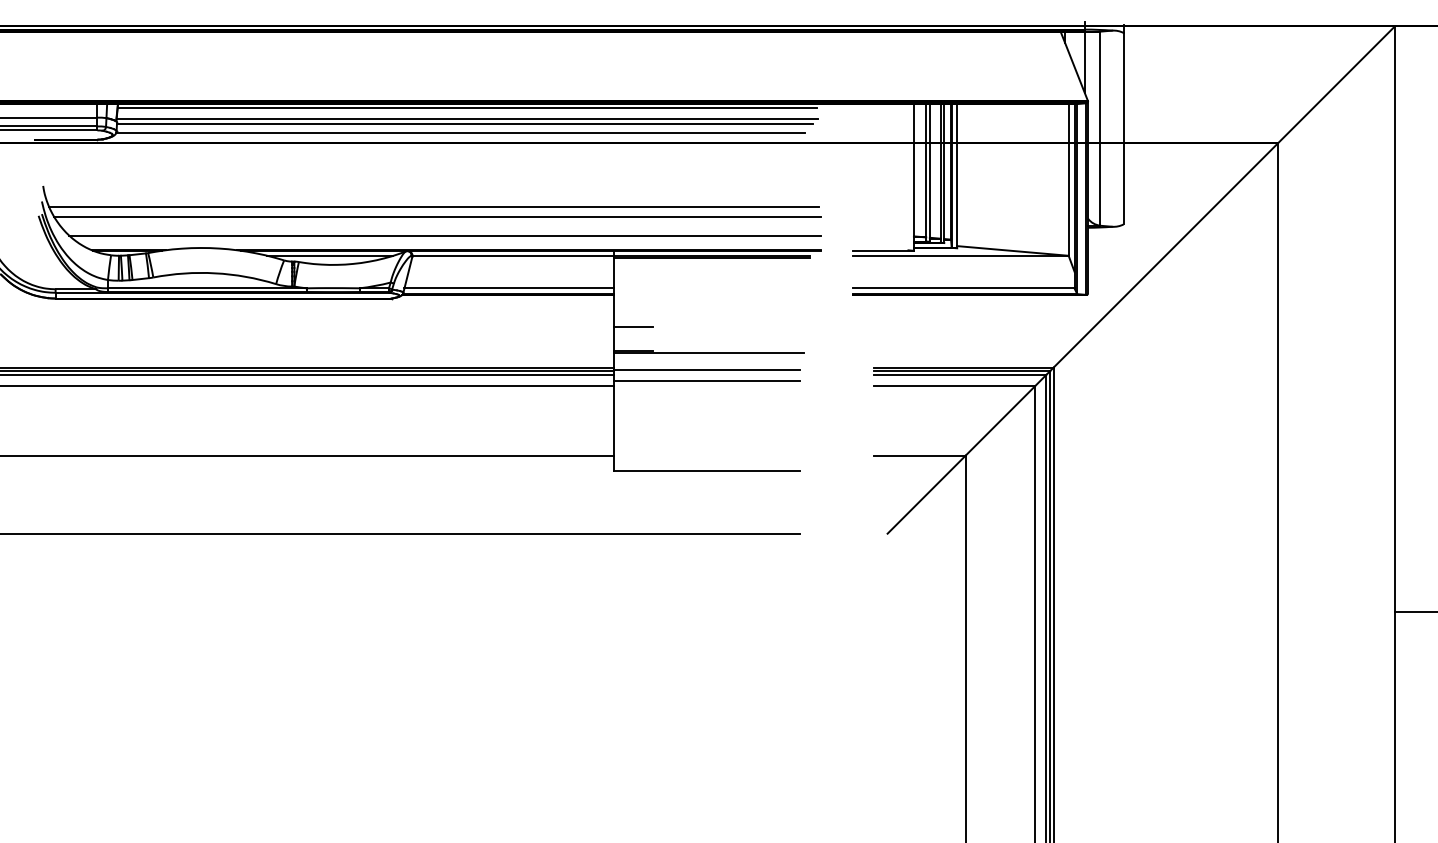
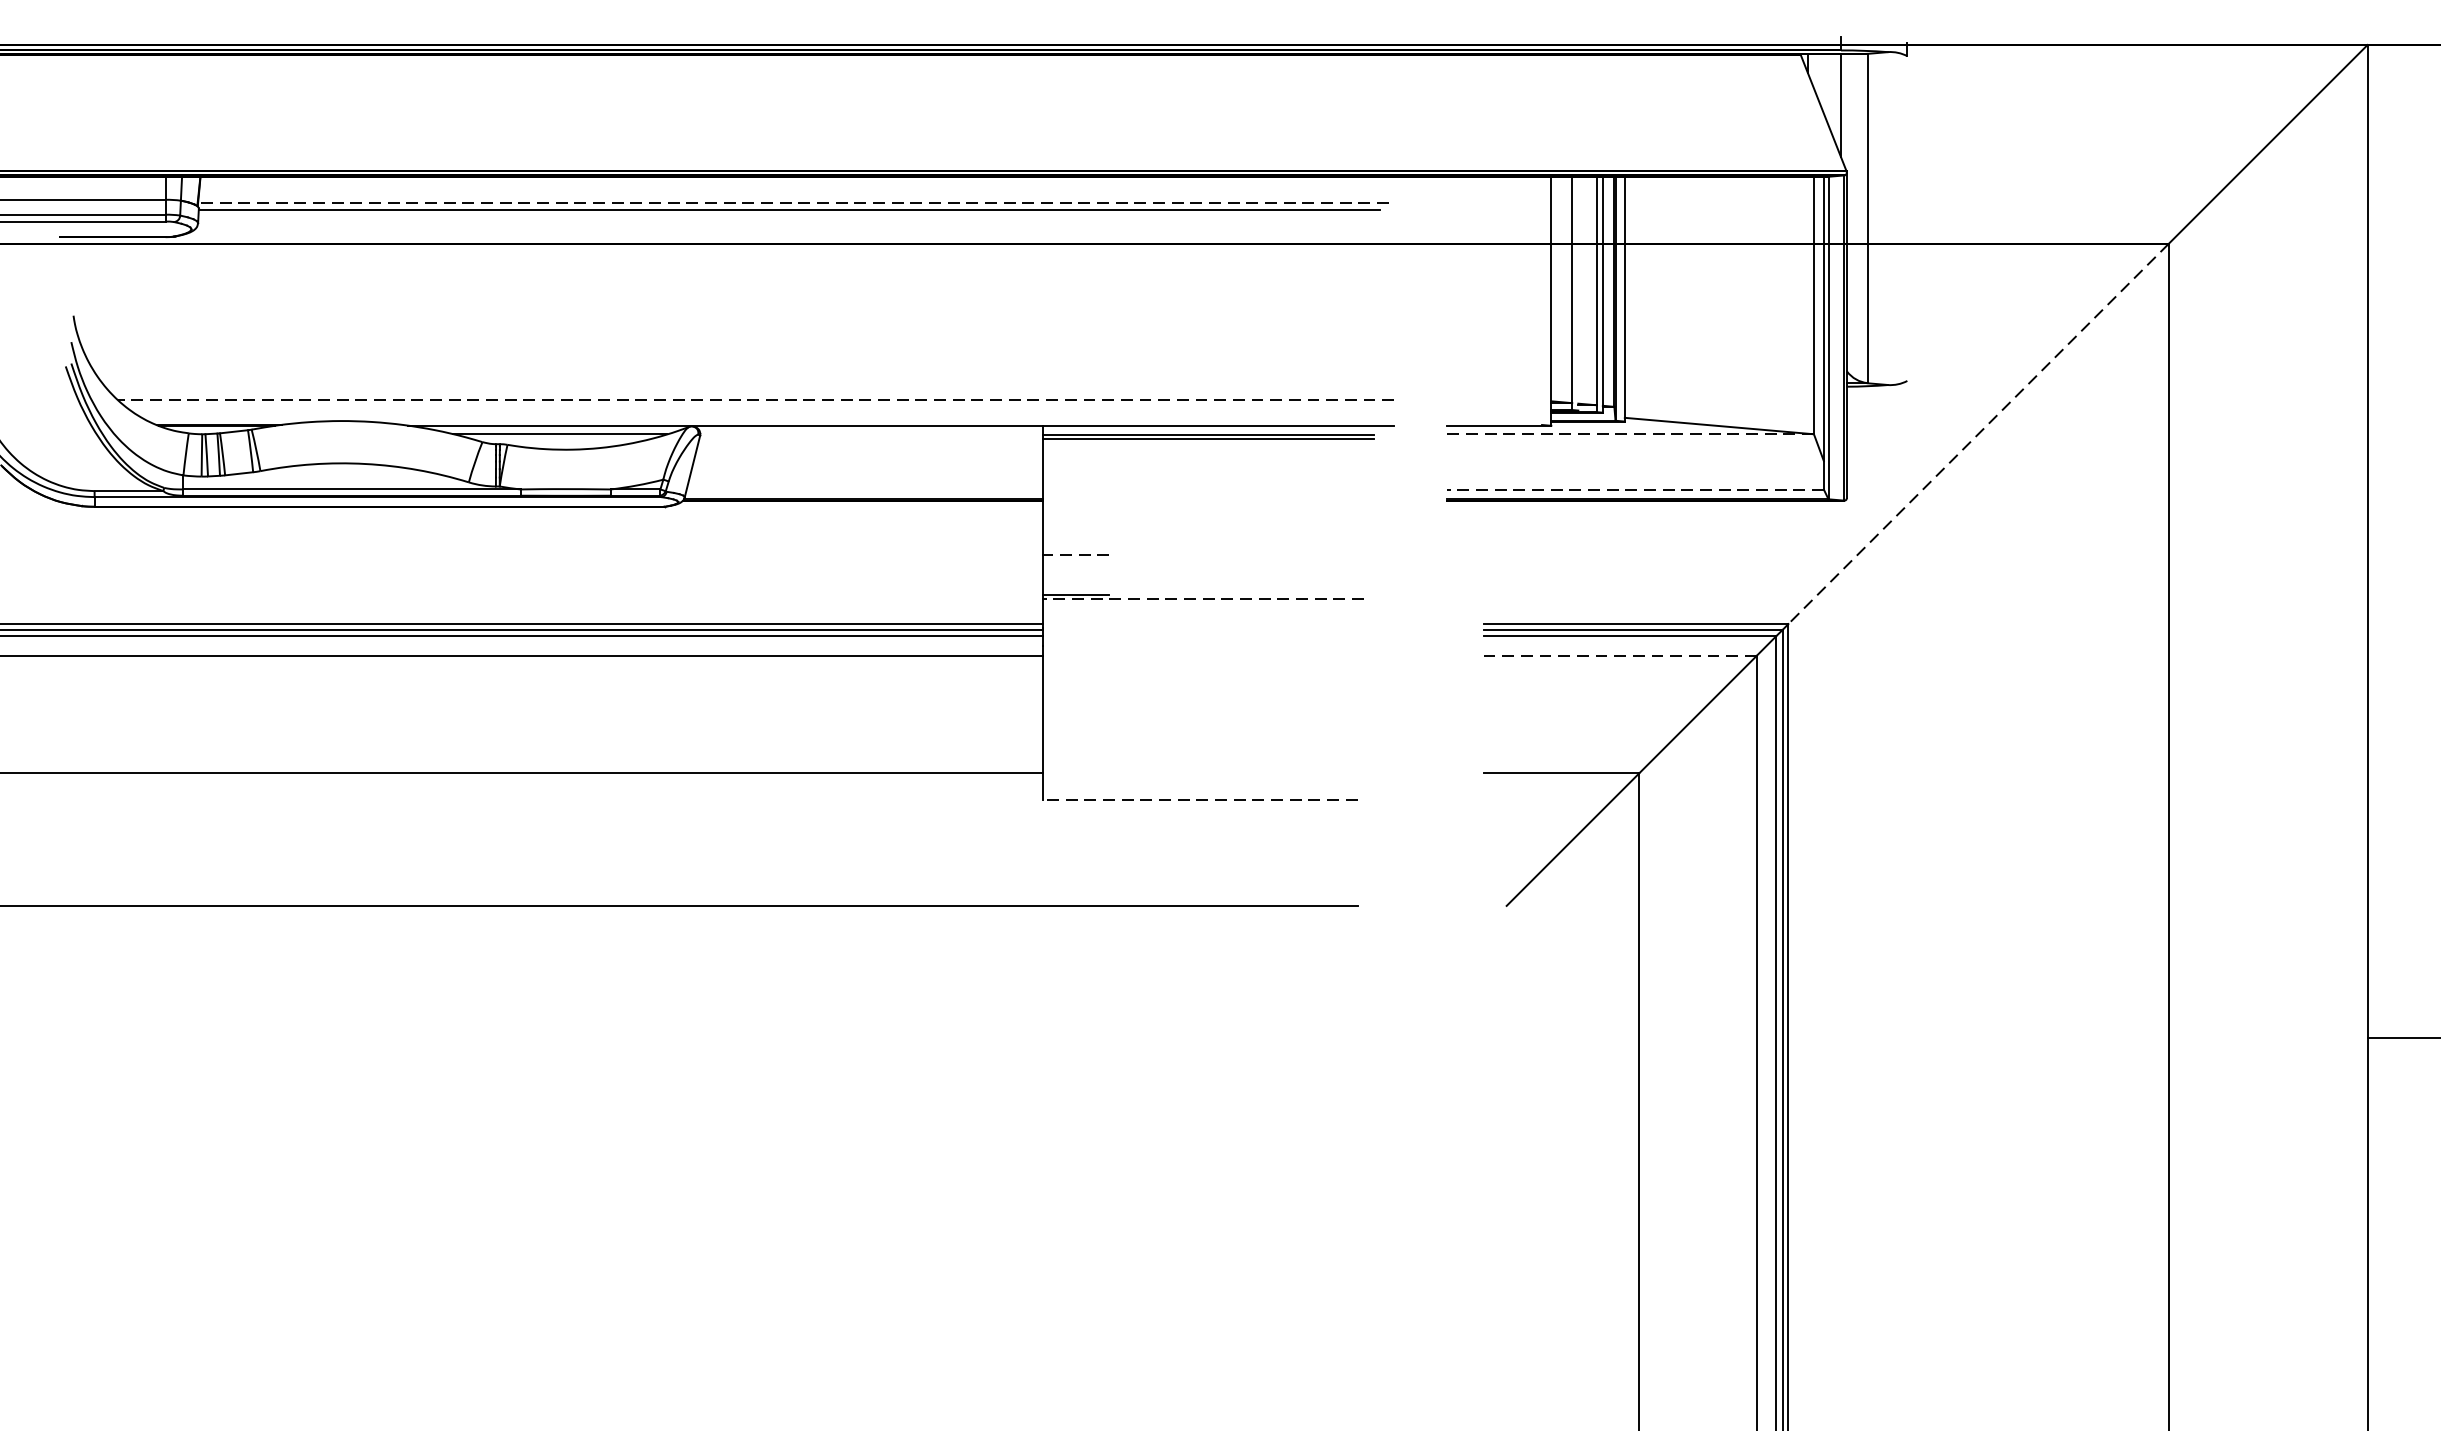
line: (467, 107) -> (793, 182), removed
line: (467, 119) -> (793, 202), solid -> dashed
line: (1123, 128) -> (1907, 218), removed
line: (460, 133) -> (781, 226), removed
line: (929, 172) -> (1577, 292), removed
line: (433, 207) -> (735, 352), removed
line: (437, 216) -> (742, 367), removed
line: (445, 235) -> (756, 399), solid -> dashed
line: (529, 250) -> (898, 425), removed
line: (513, 255) -> (871, 433), removed
line: (960, 255) -> (1630, 433), solid -> dashed
line: (1165, 255) -> (1978, 433), solid -> dashed
line: (509, 288) -> (864, 489), removed
line: (963, 288) -> (1635, 489), solid -> dashed
line: (633, 327) -> (1075, 555), solid -> dashed
line: (708, 352) -> (1202, 598), solid -> dashed
line: (706, 370) -> (1199, 628), removed
line: (706, 380) -> (1199, 645), removed
line: (954, 386) -> (1620, 656), solid -> dashed
line: (707, 471) -> (1200, 800), solid -> dashed

